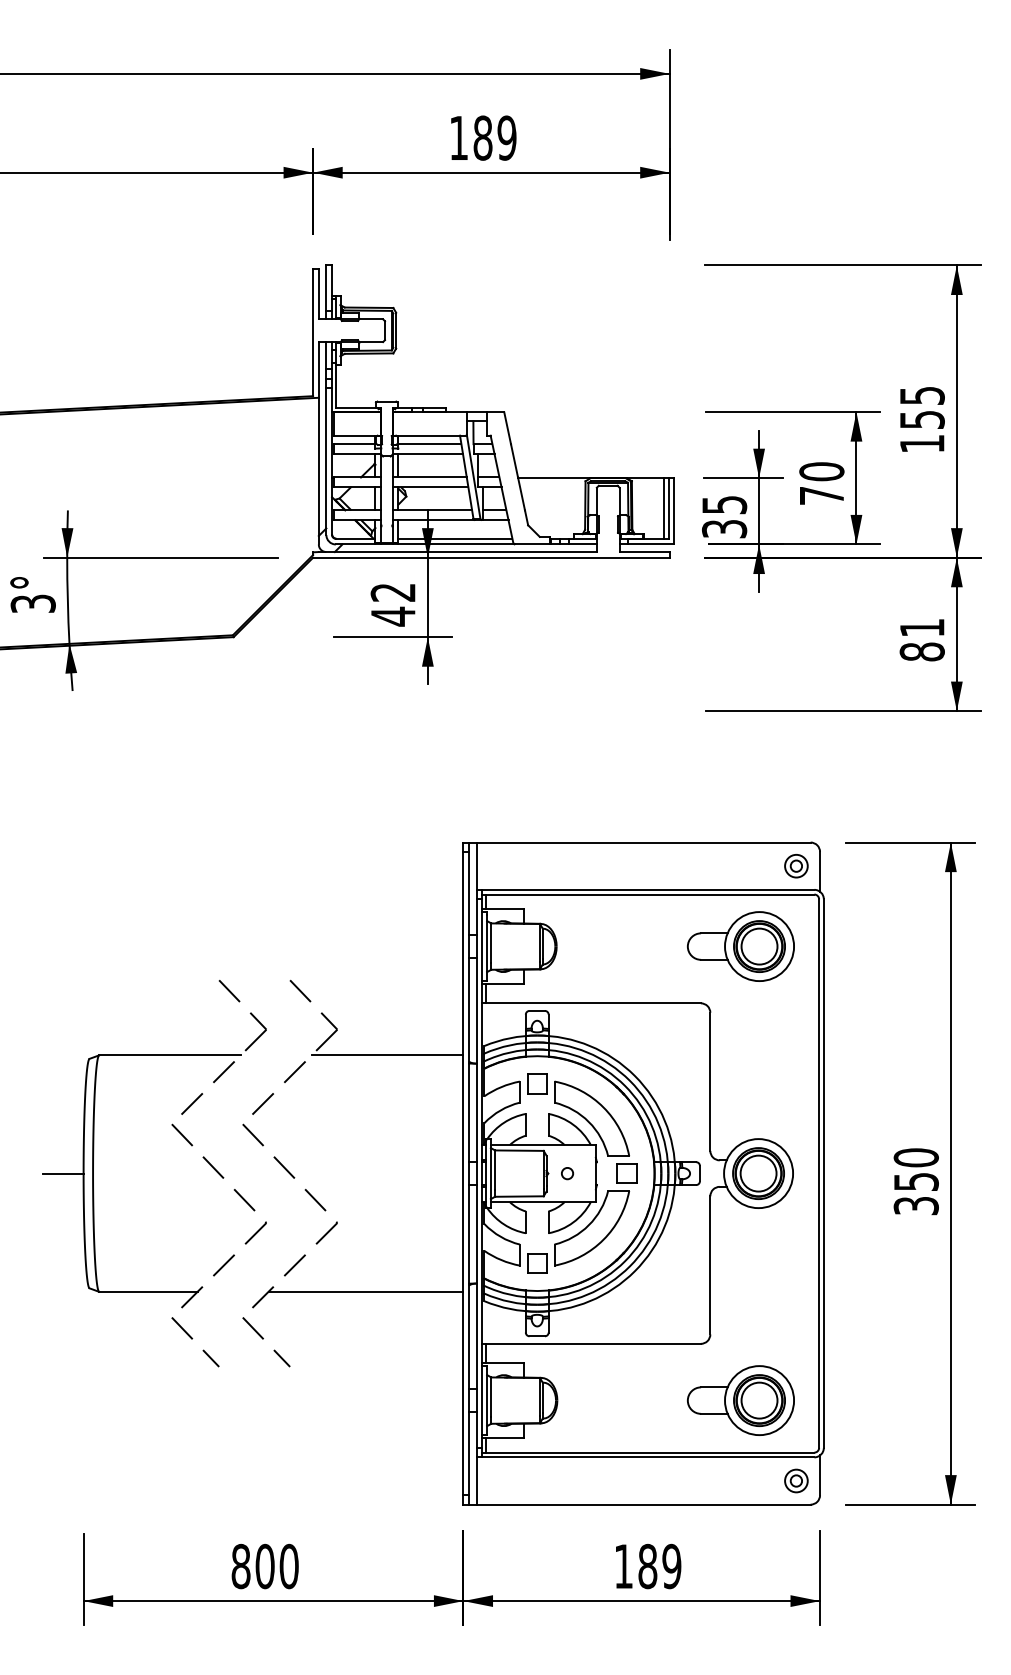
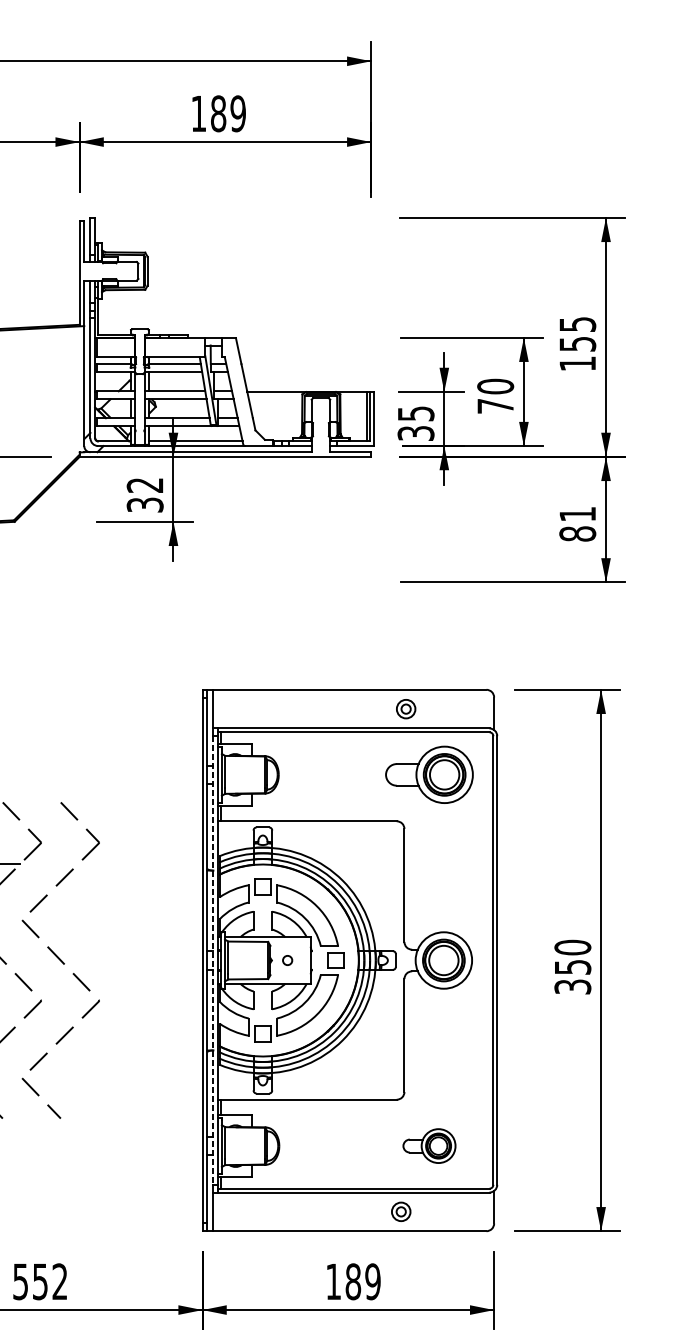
text: (392, 616) -> (144, 504), 42 -> 32
part: (796, 866) -> (406, 709), moved
line: (387, 1055) -> (140, 863), removed
line: (476, 1174) -> (213, 961), solid -> dashed
line: (365, 1291) -> (122, 1056), removed
part: (740, 1400) -> (429, 1146), size x0.6
part: (796, 1480) -> (401, 1211), moved
text: (264, 1566) -> (39, 1281), 800 -> 552

